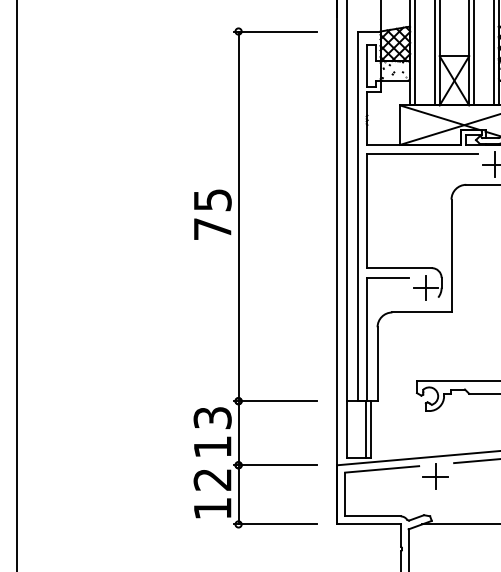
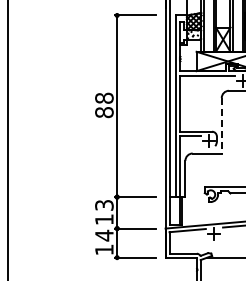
text: (212, 214) -> (104, 105), 75 -> 88
line: (450, 255) -> (221, 125), solid -> dashed
text: (212, 479) -> (104, 235), 12 -> 14

